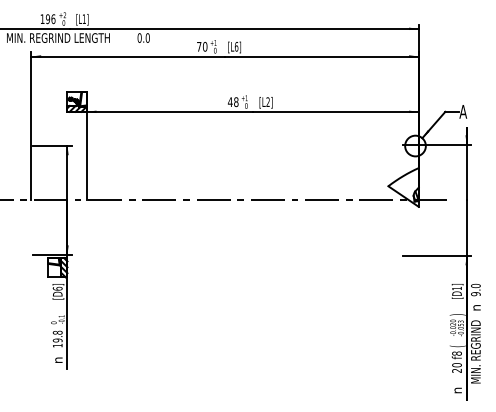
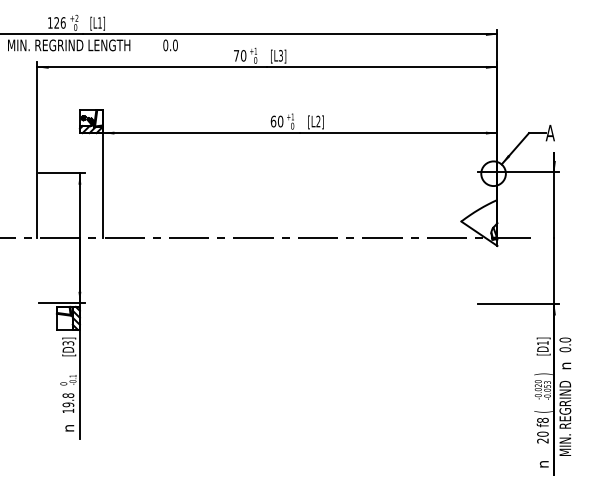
text: (47, 18) -> (56, 22), 196 -> 126
text: (237, 46) -> (281, 55), [L6] -> [L3]
text: (232, 102) -> (276, 121), 48 -> 60
text: (57, 288) -> (68, 343), [D6] -> [D3]
text: (476, 293) -> (565, 349), 9.0 -> 0.0

